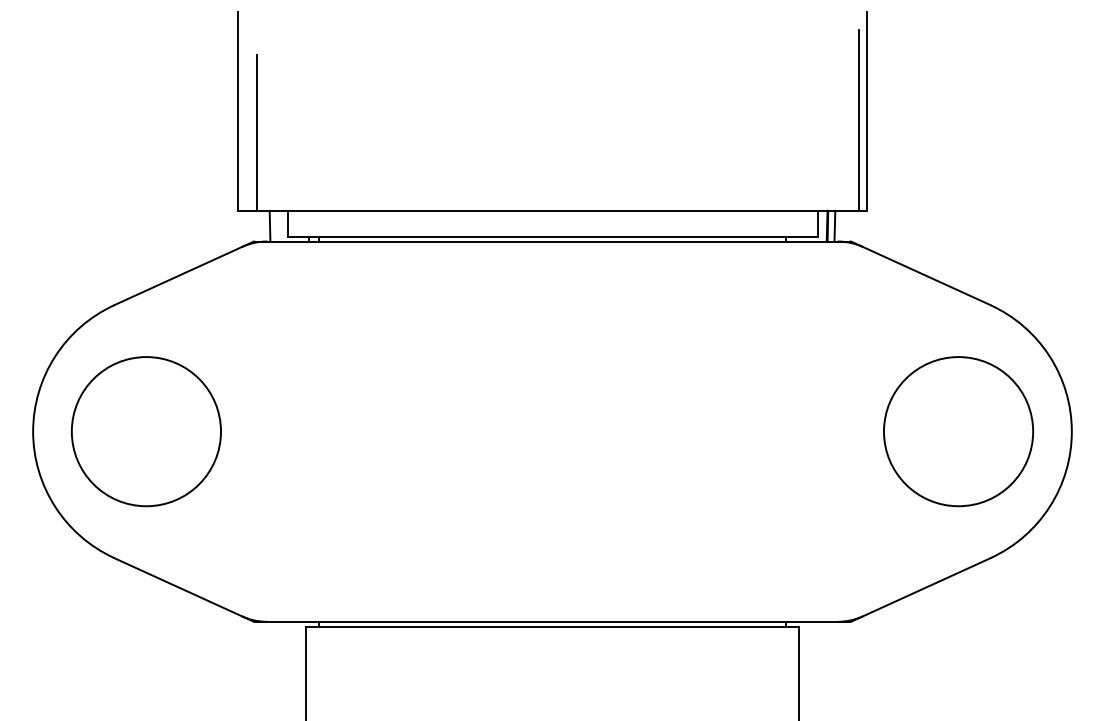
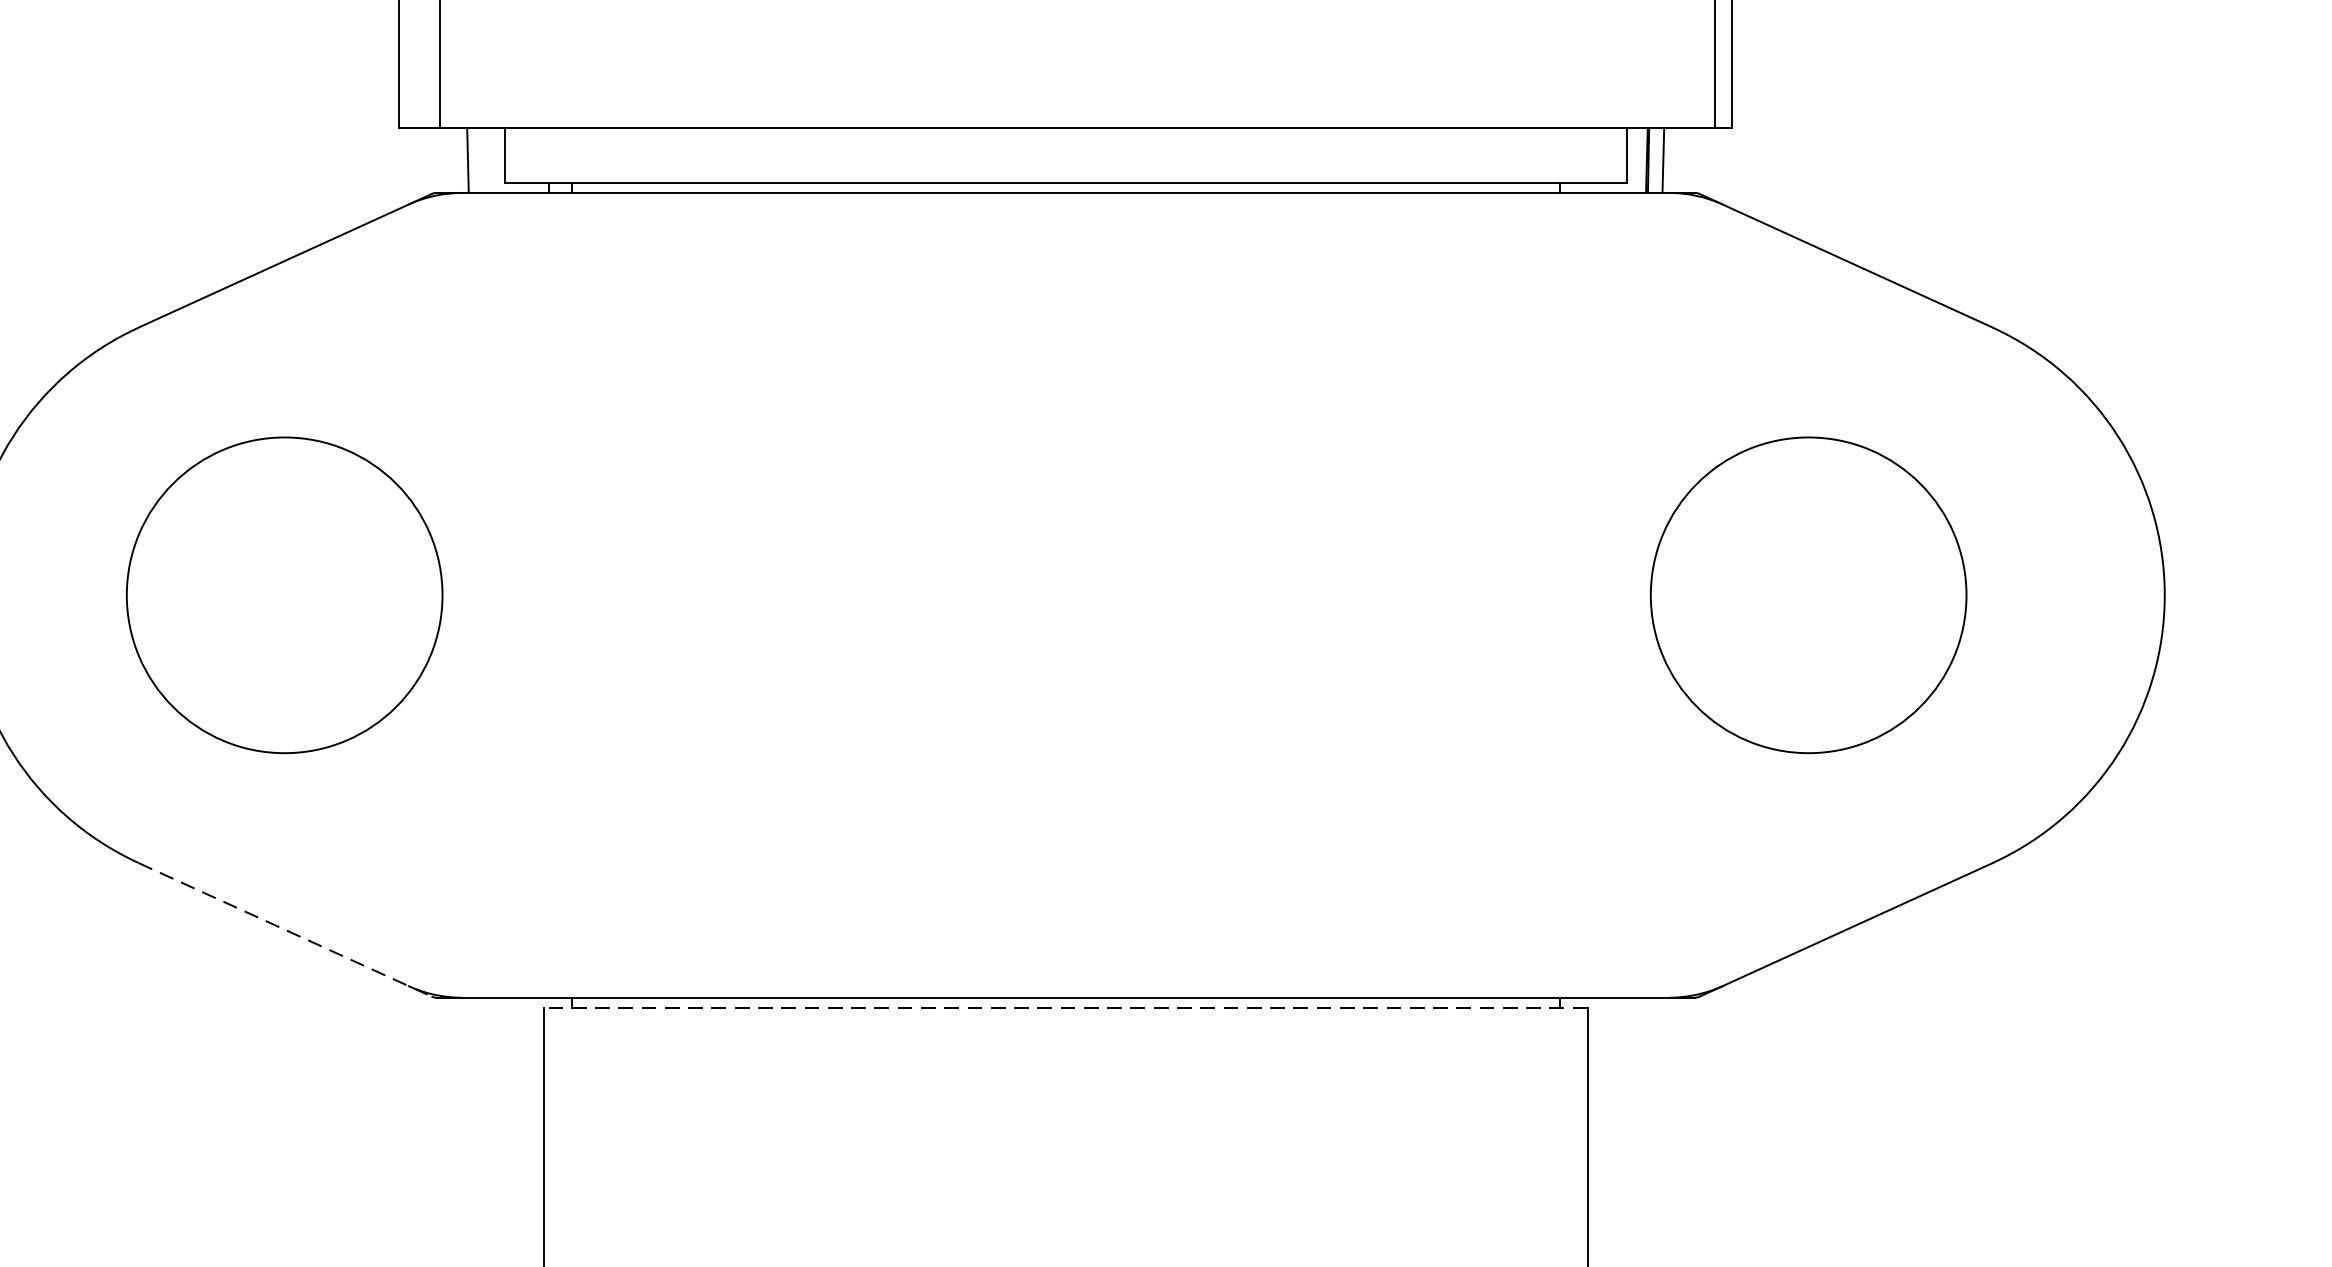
circle: (145, 431) -> (282, 594), moved
circle: (958, 431) -> (1808, 594), moved
line: (184, 589) -> (286, 929), solid -> dashed
line: (552, 626) -> (1065, 1007), solid -> dashed

